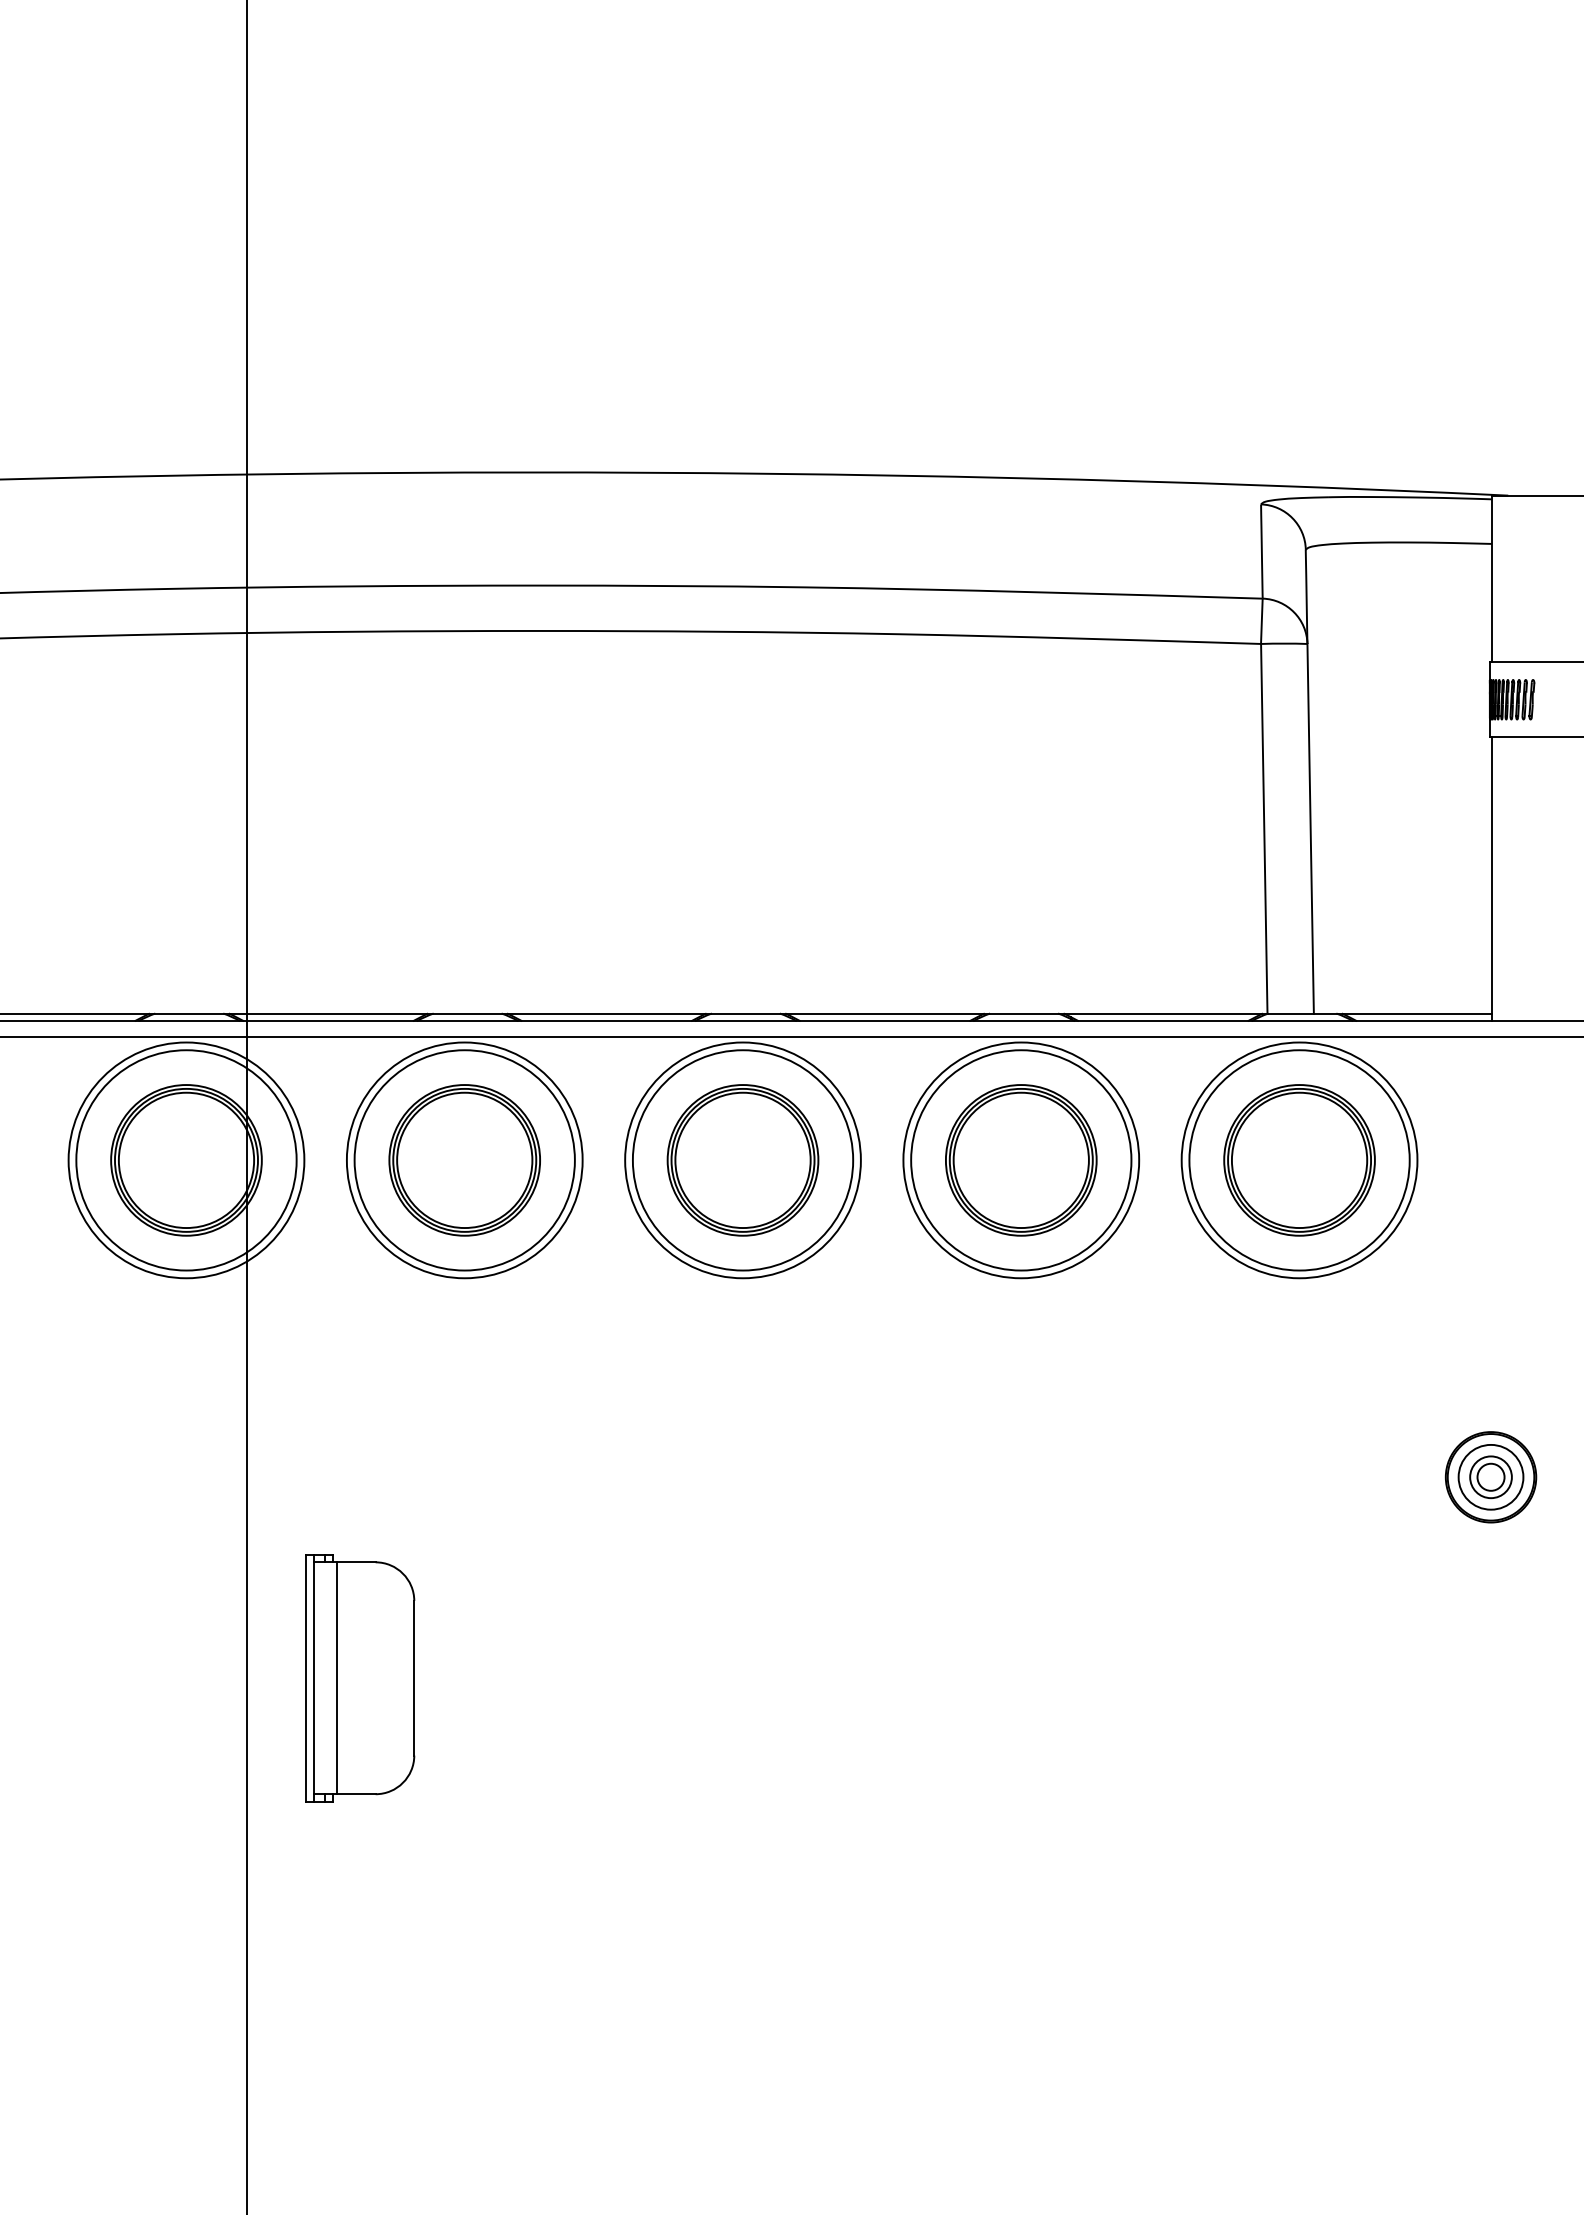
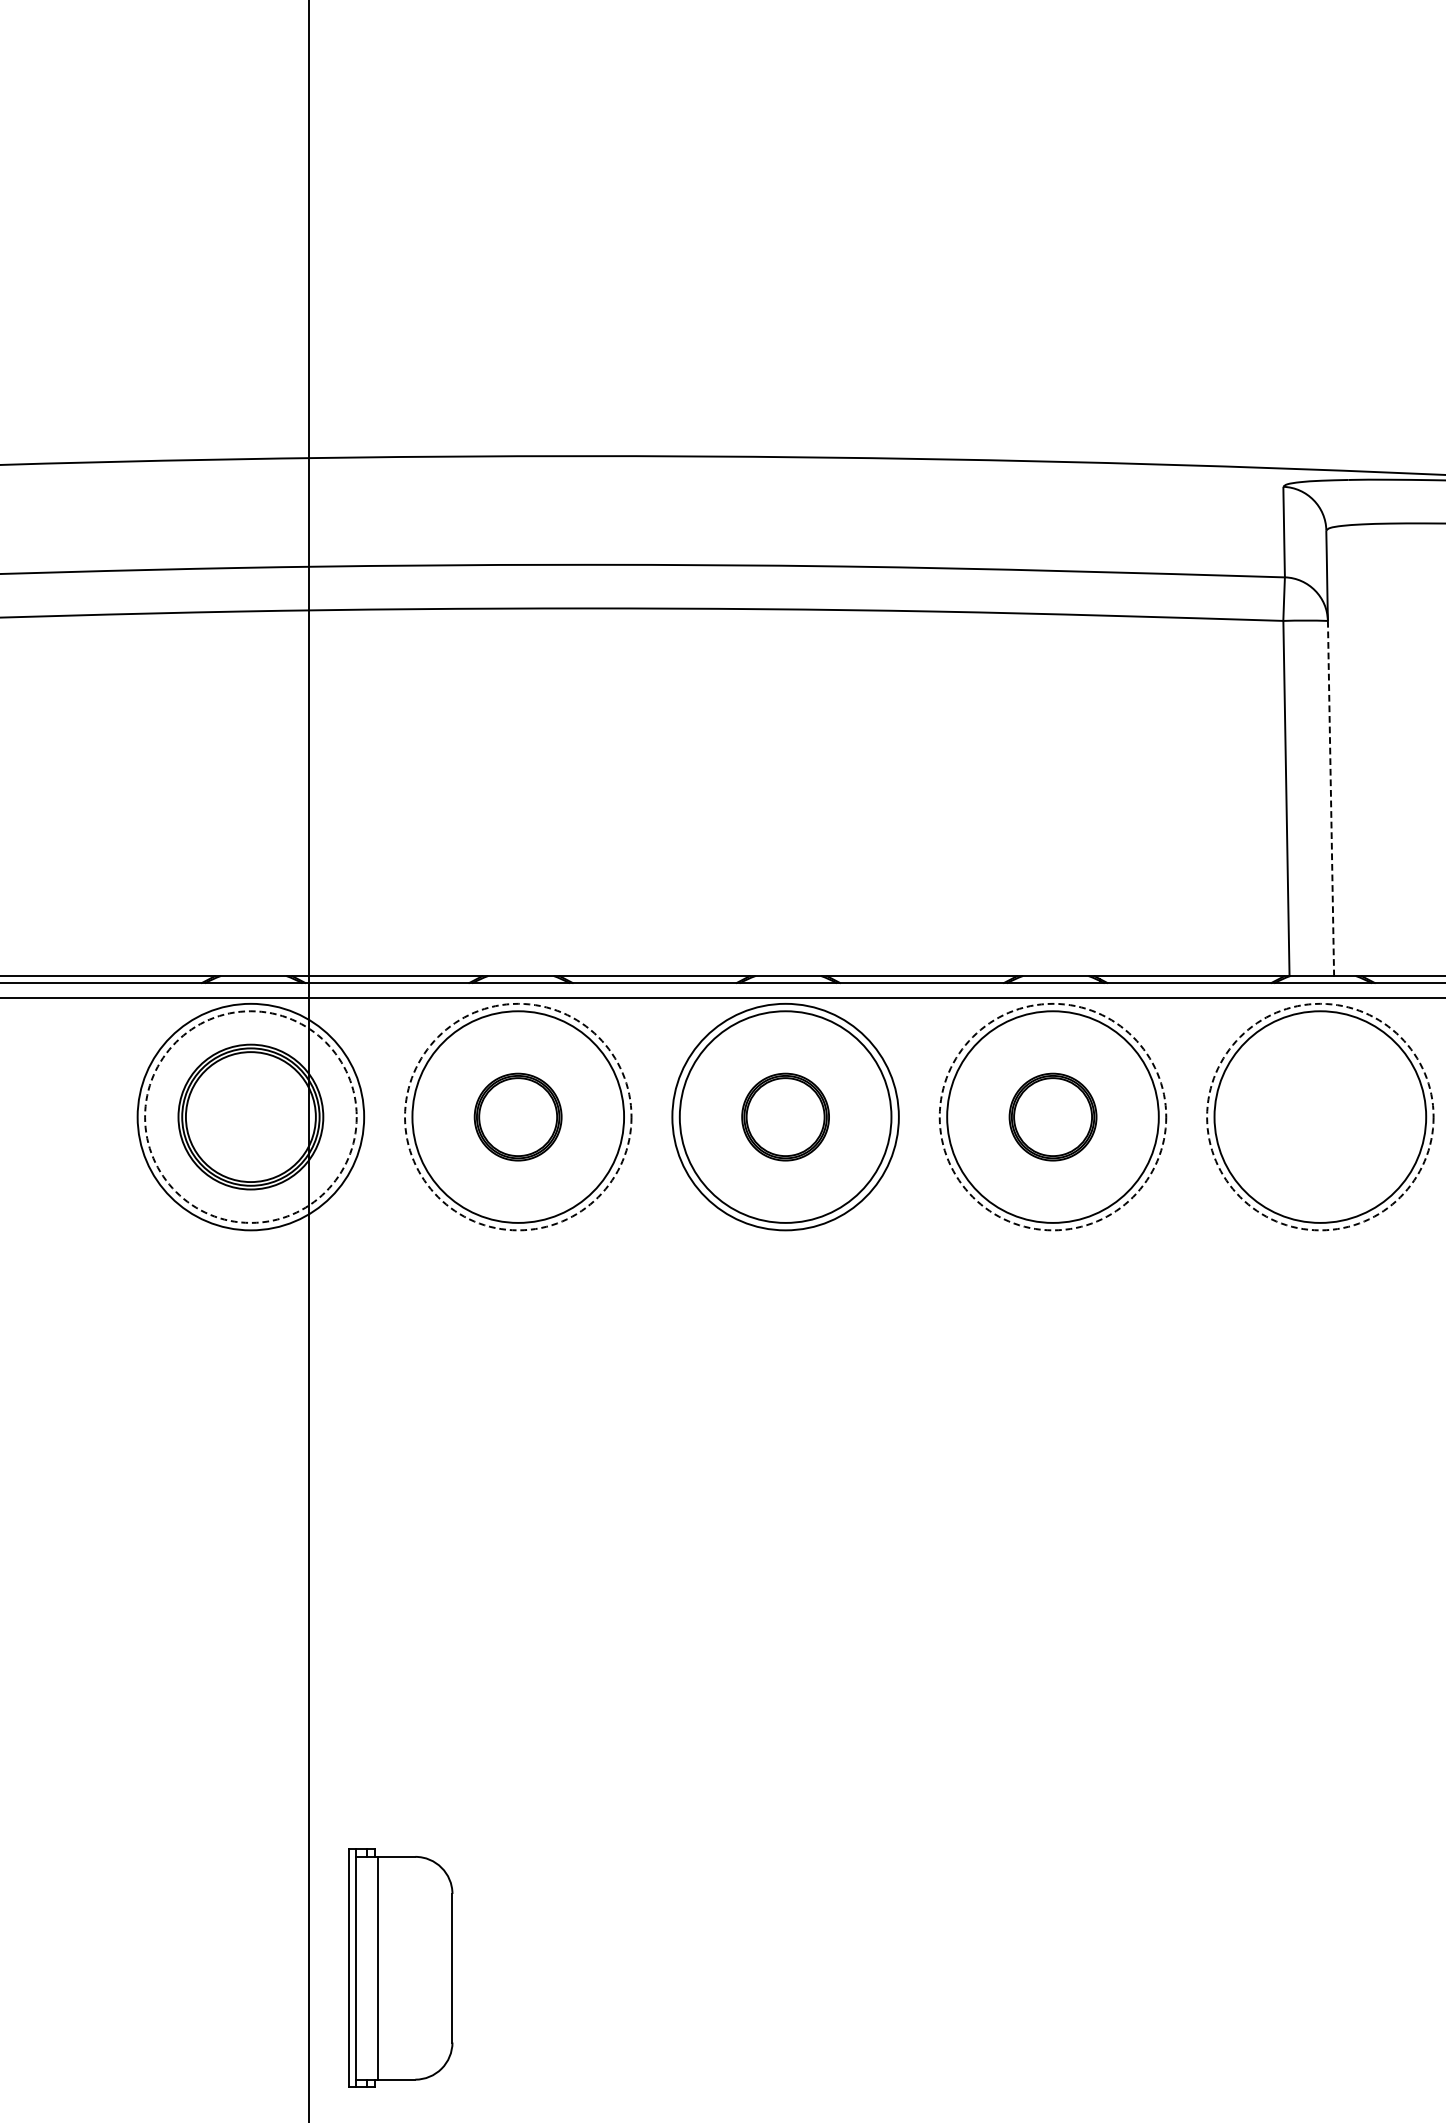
line: (1310, 828) -> (1330, 798), solid -> dashed
circle: (186, 1160) -> (250, 1117), solid -> dashed
circle: (464, 1160) -> (518, 1117), solid -> dashed
part: (464, 1160) -> (518, 1117), size x0.6
part: (742, 1160) -> (785, 1117), size x0.6
circle: (1021, 1160) -> (1053, 1117), solid -> dashed
part: (1021, 1160) -> (1053, 1117), size x0.6
circle: (1299, 1160) -> (1320, 1117), solid -> dashed
part: (1299, 1160) -> (1320, 1117), removed
part: (360, 1678) -> (400, 1968), moved

